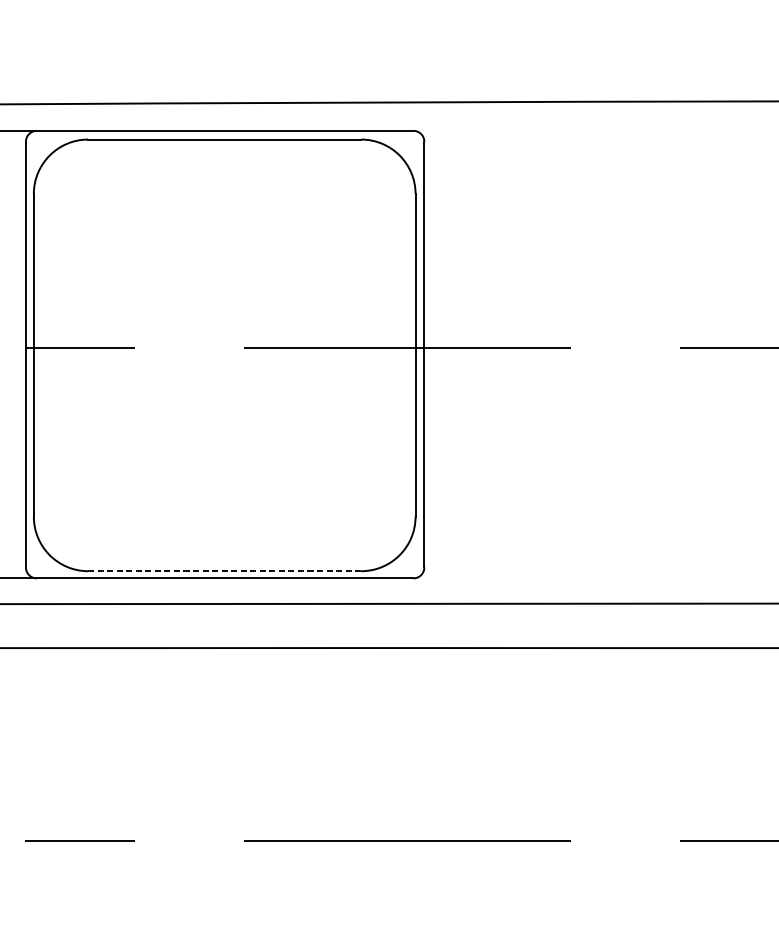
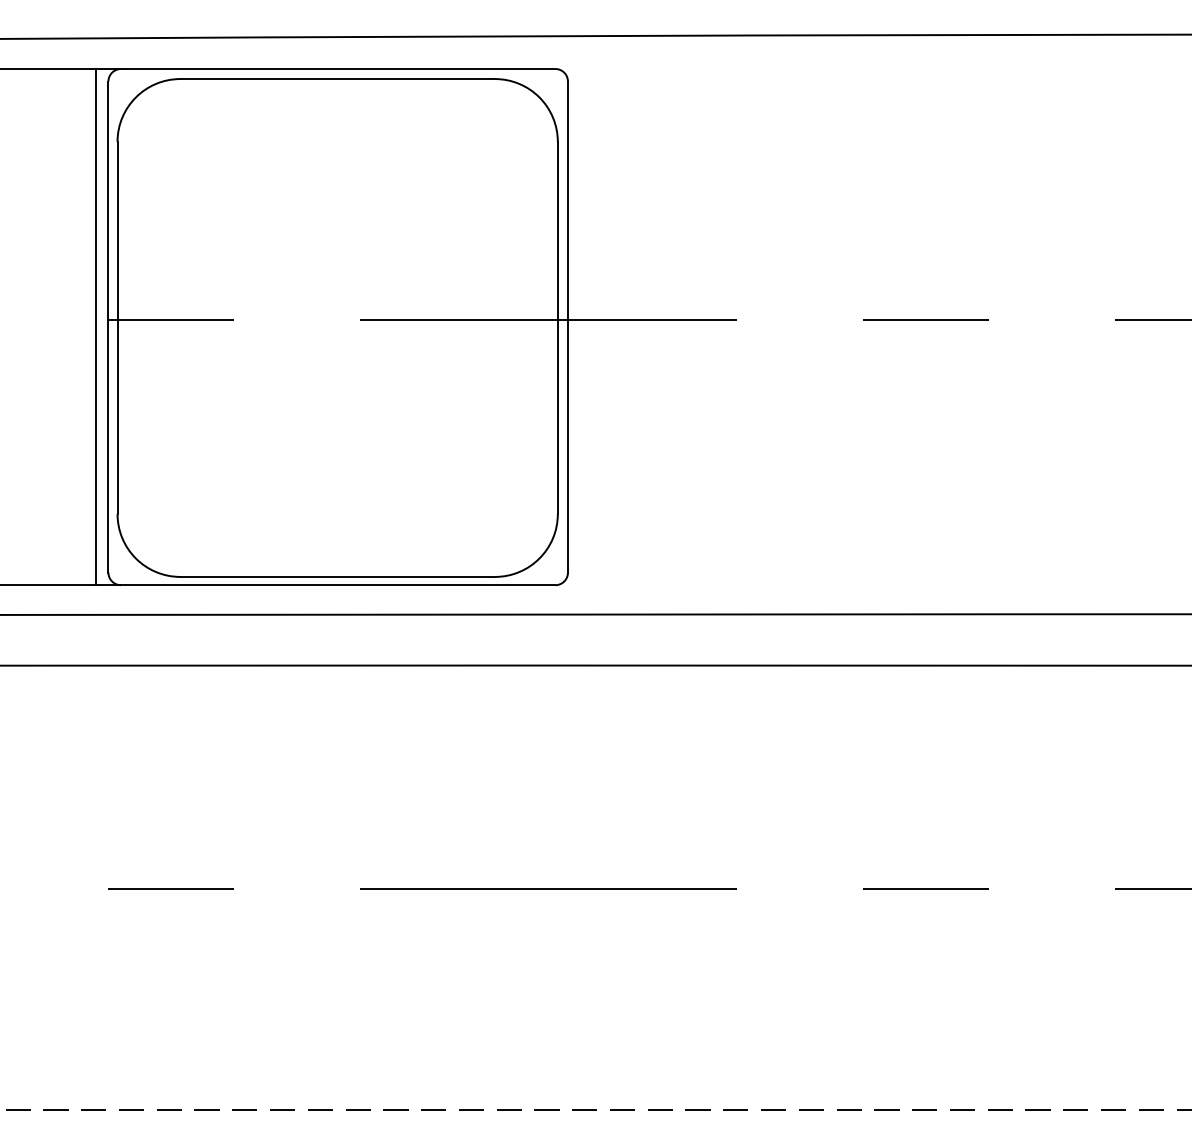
line: (14, 354) -> (95, 327), added
line: (224, 570) -> (337, 576), dashed -> solid

